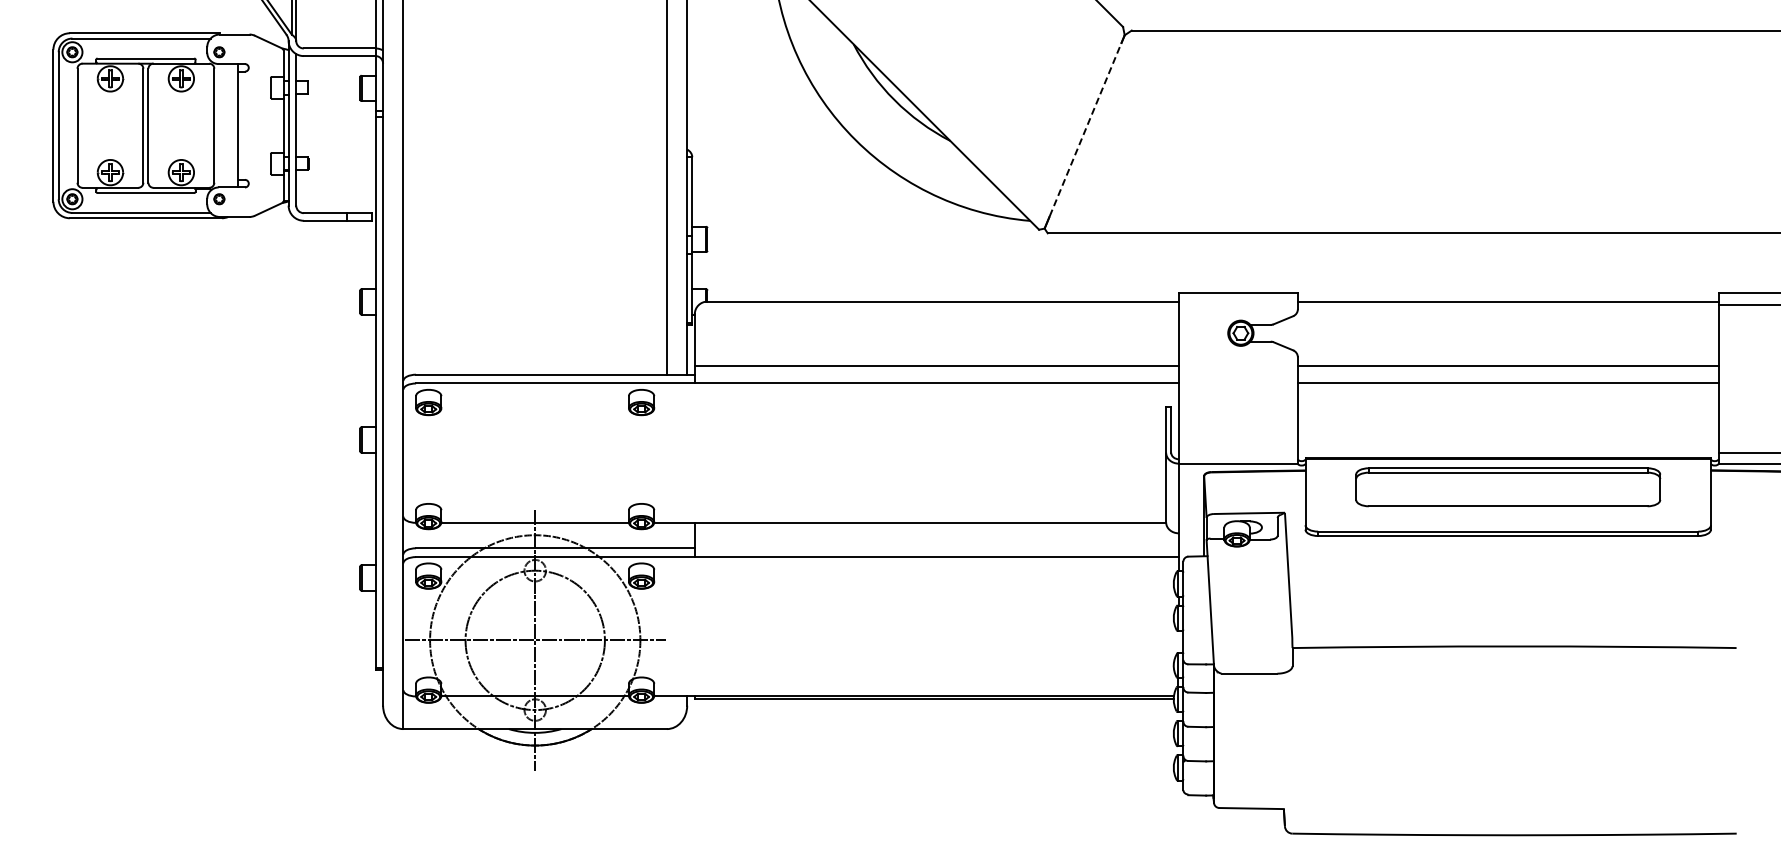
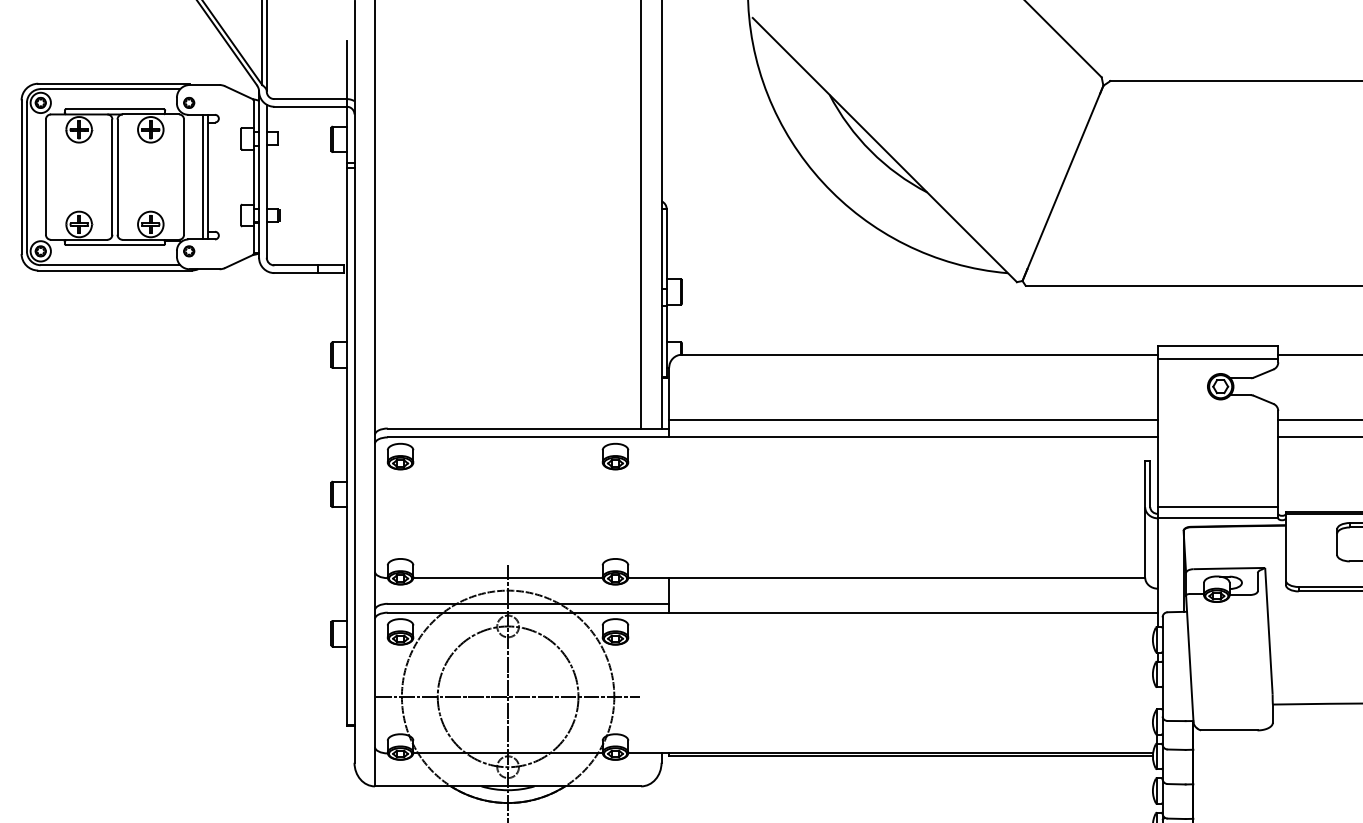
line: (233, 125) -> (203, 176), added
line: (1085, 129) -> (1063, 180), dashed -> solid
line: (1237, 305) -> (1217, 358), added
line: (1237, 452) -> (1217, 507), added

